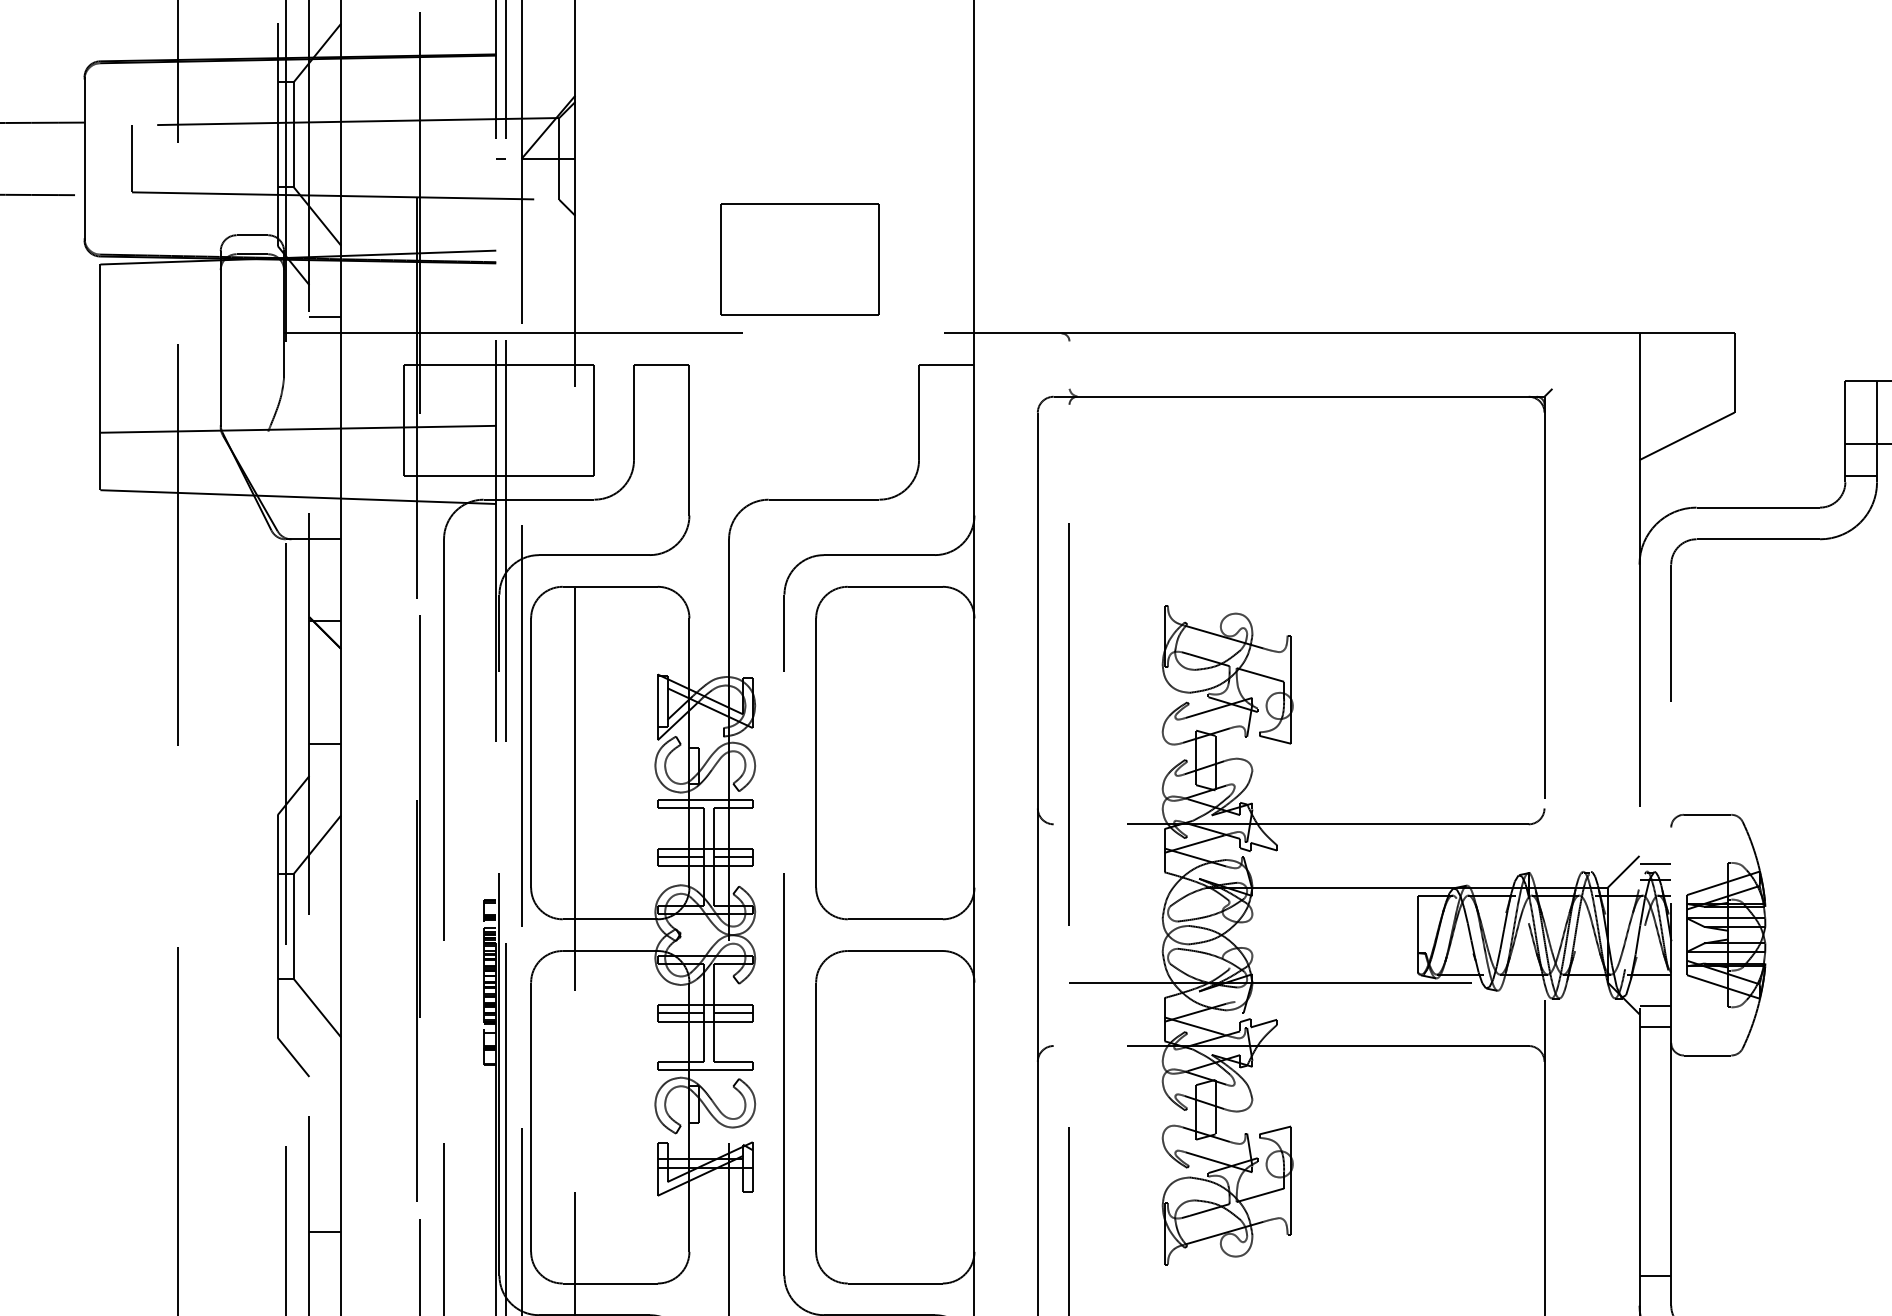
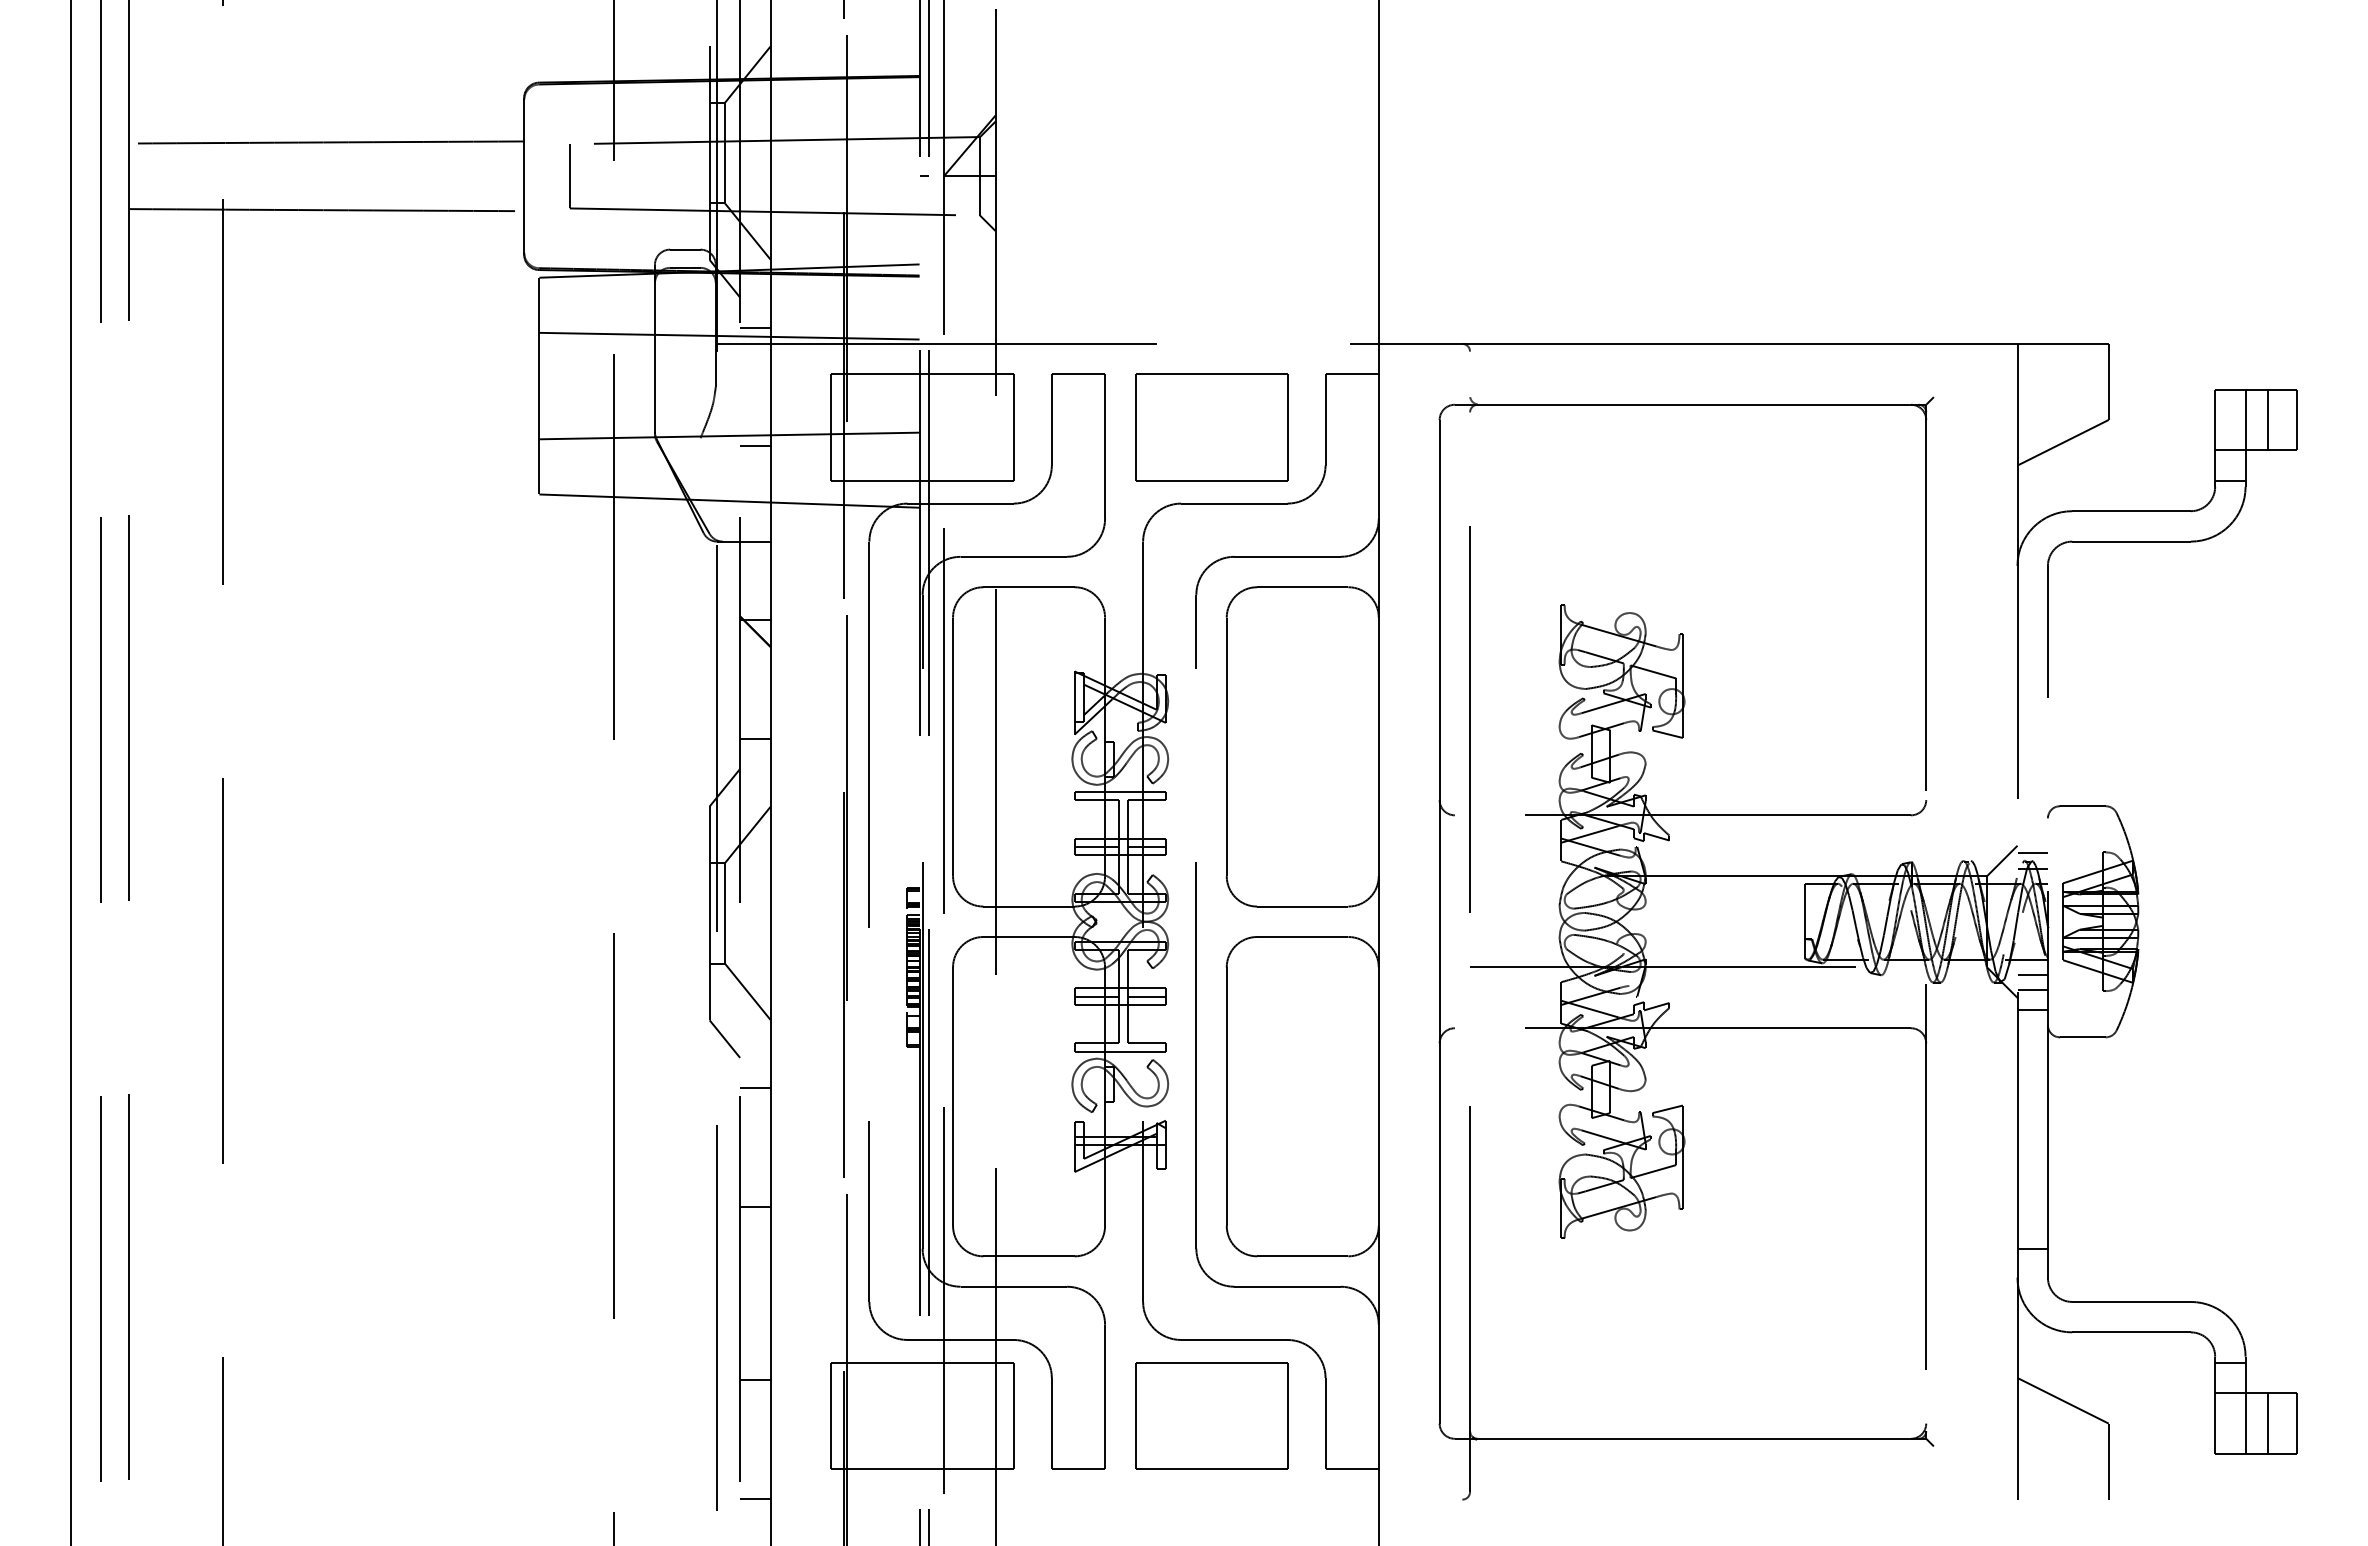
part: (800, 259) -> (1211, 427), moved
line: (298, 324) -> (729, 335), added
line: (325, 440) -> (755, 446), added
line: (1655, 991) -> (2032, 975), added
line: (325, 1108) -> (755, 1088), added

